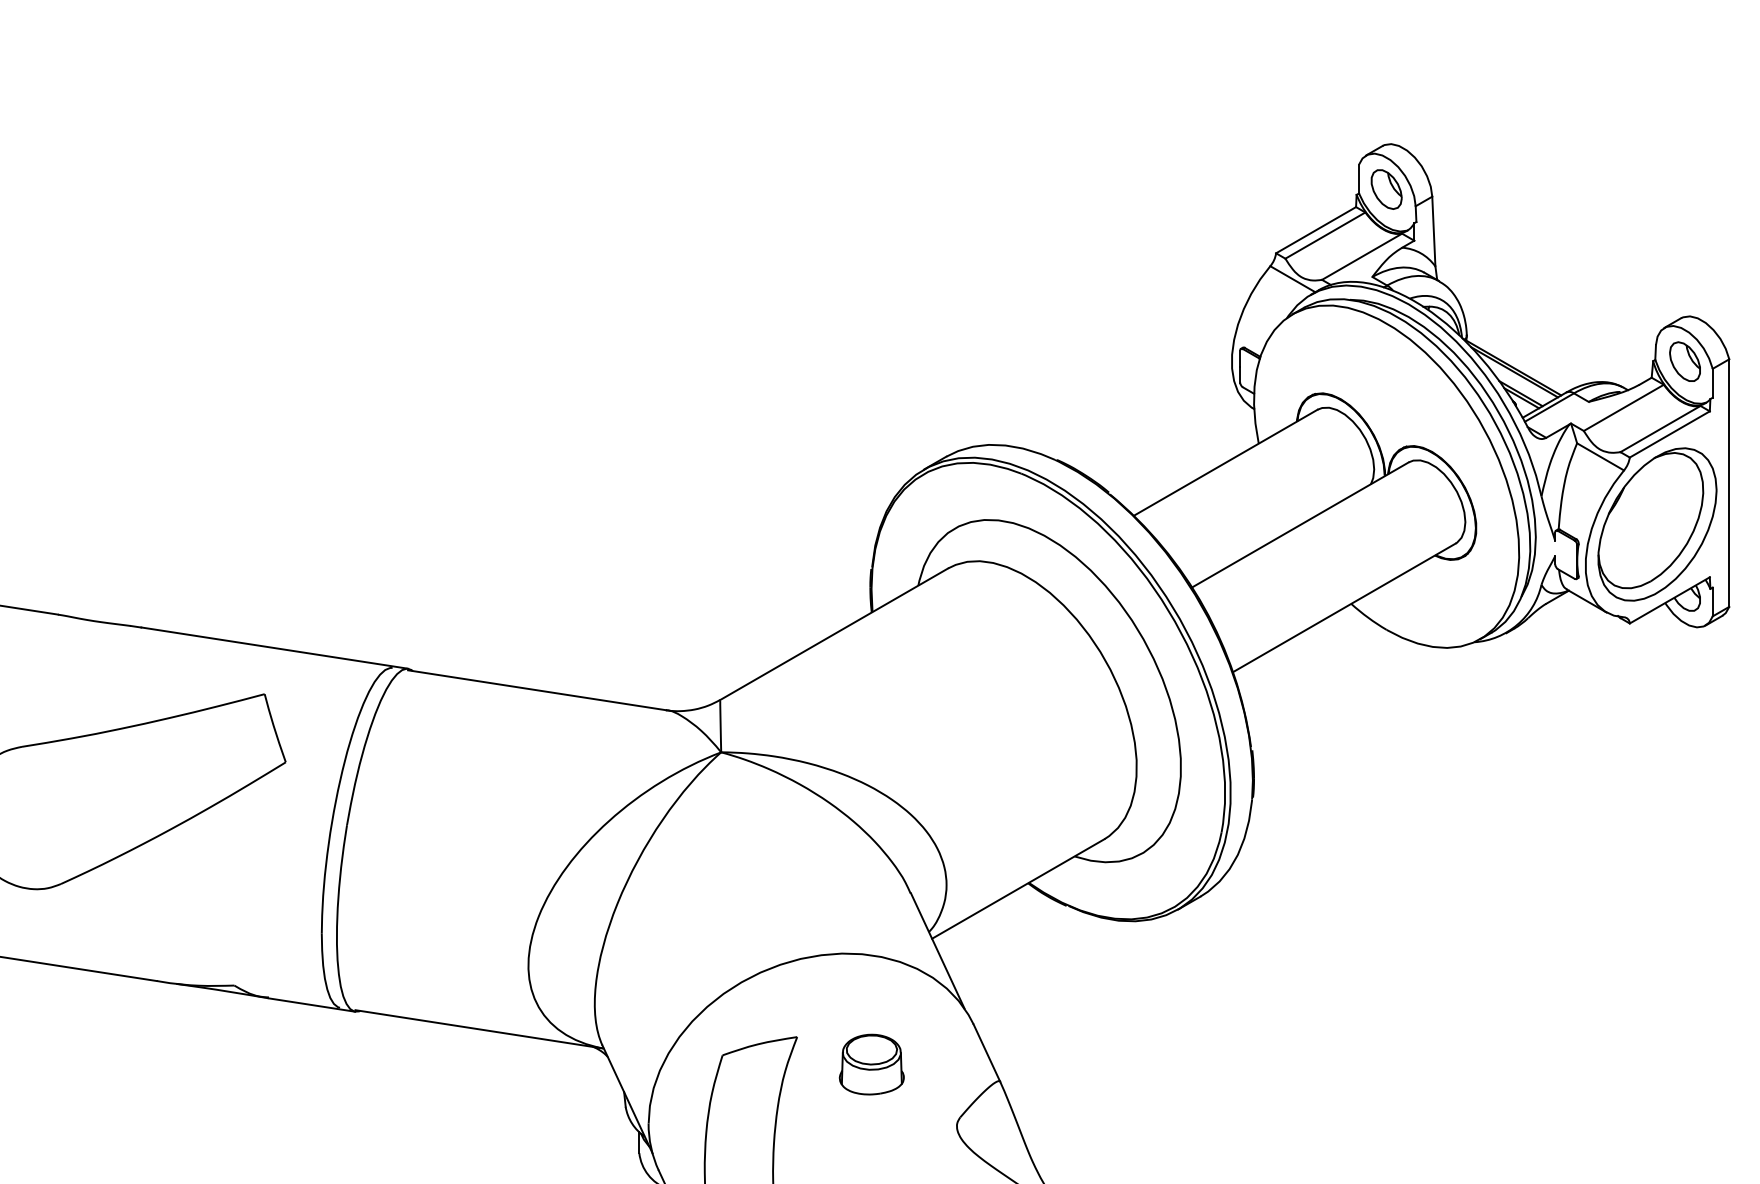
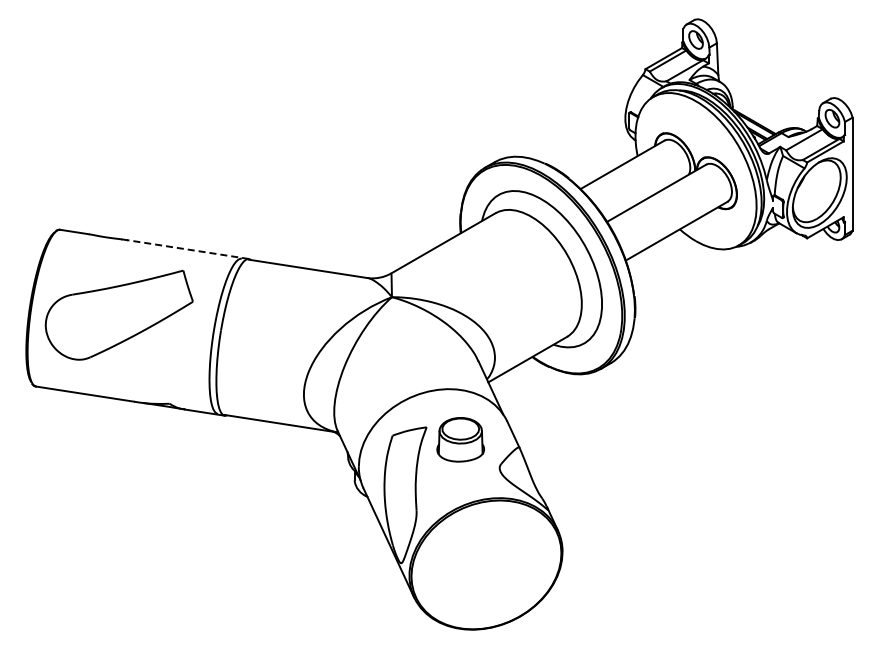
line: (275, 647) -> (188, 249), solid -> dashed
part: (871, 1063) -> (460, 439), size x1.6

